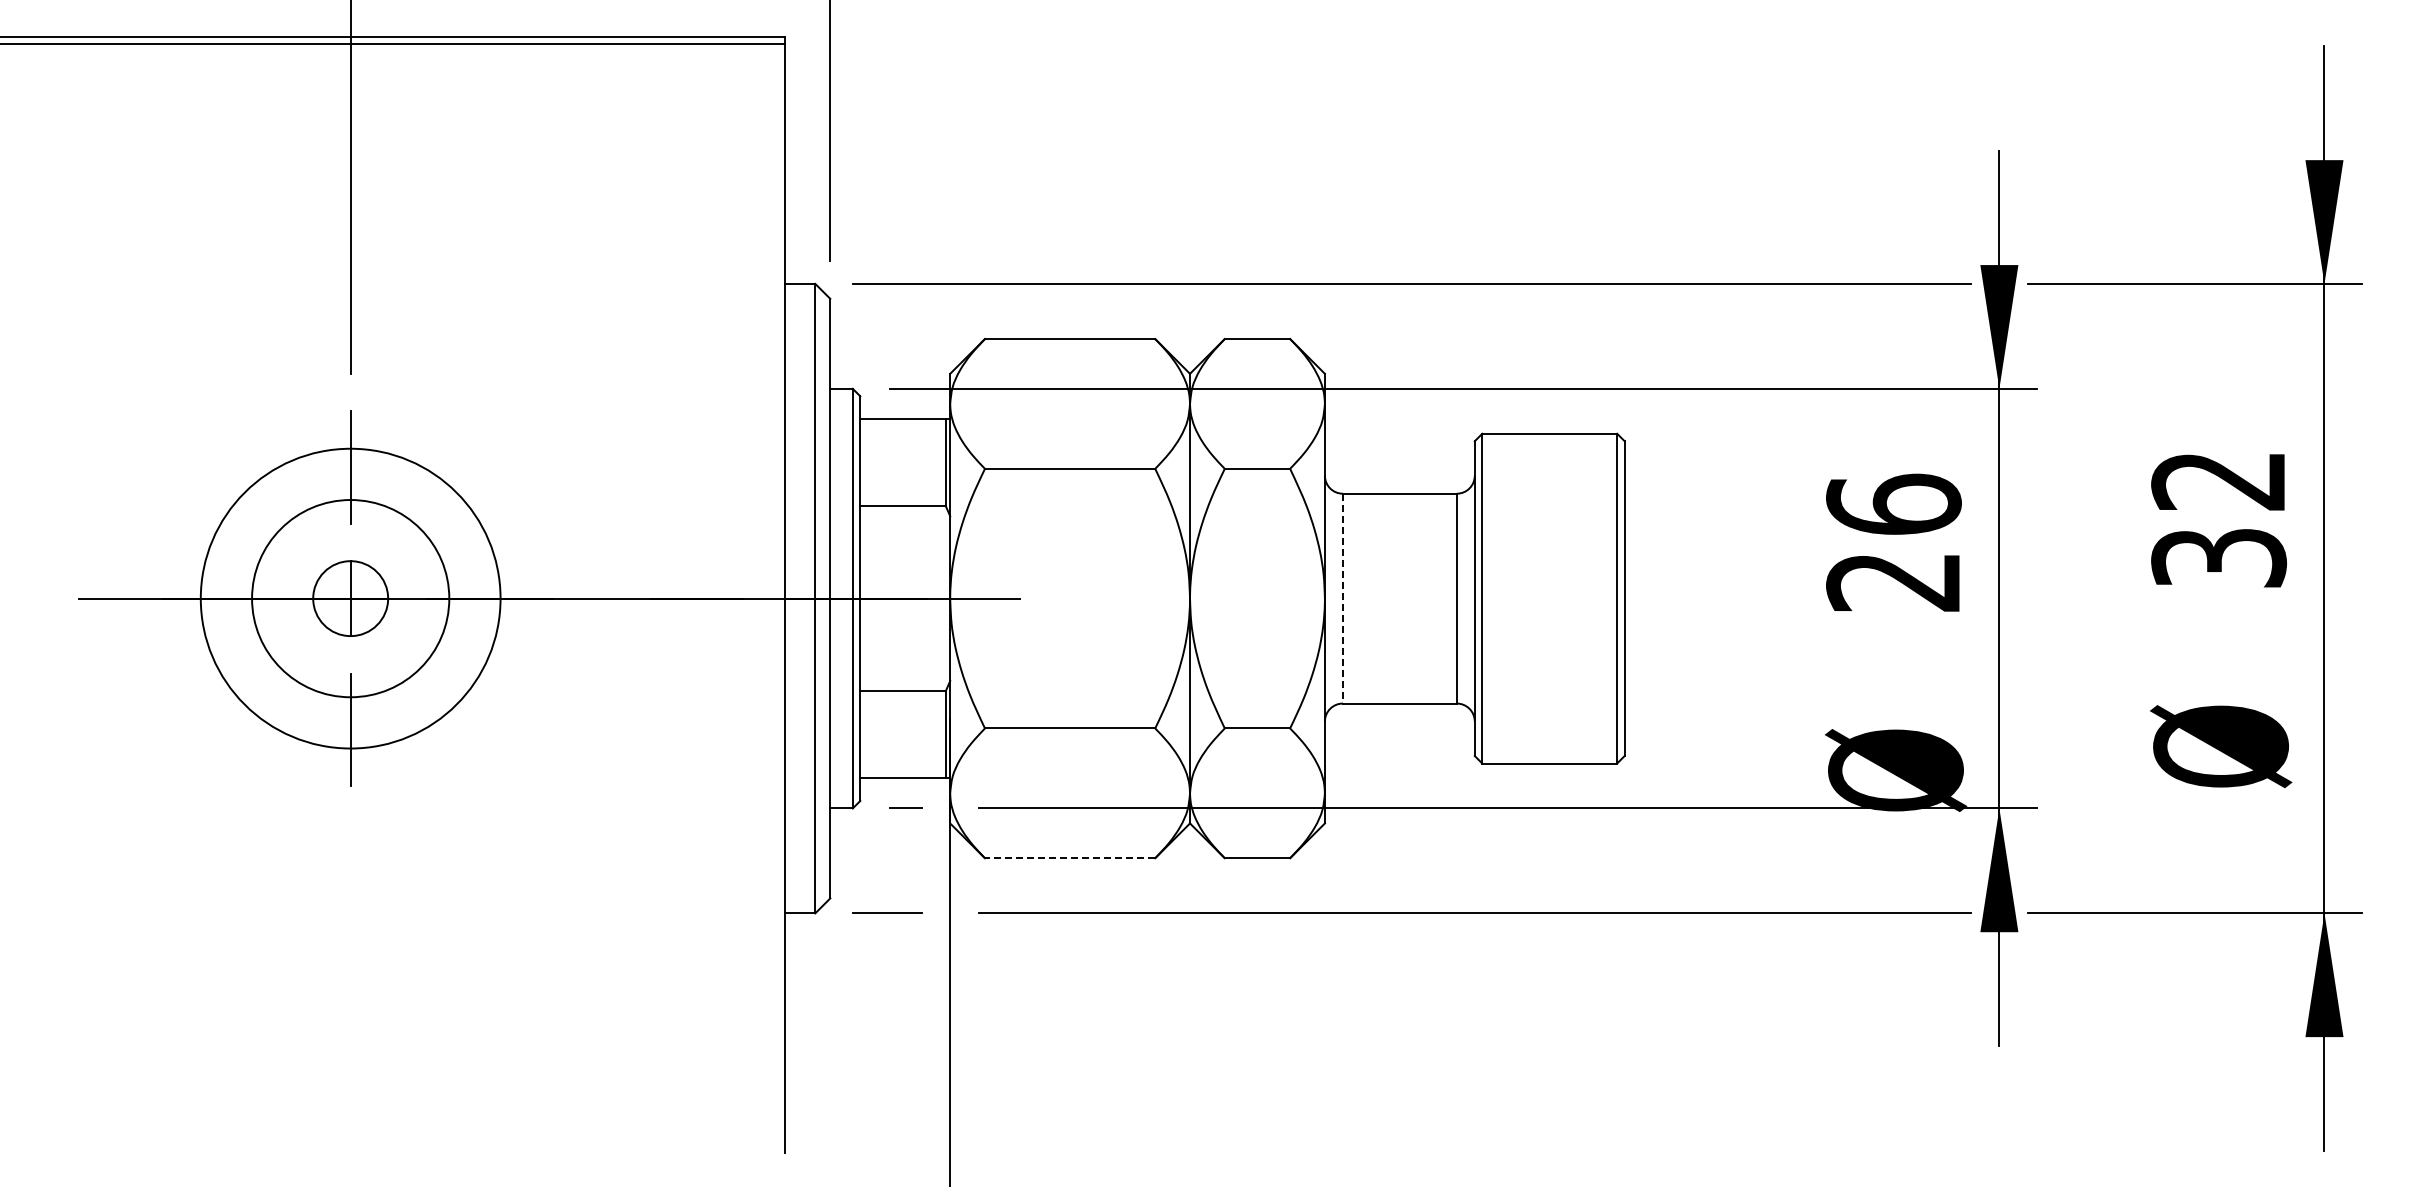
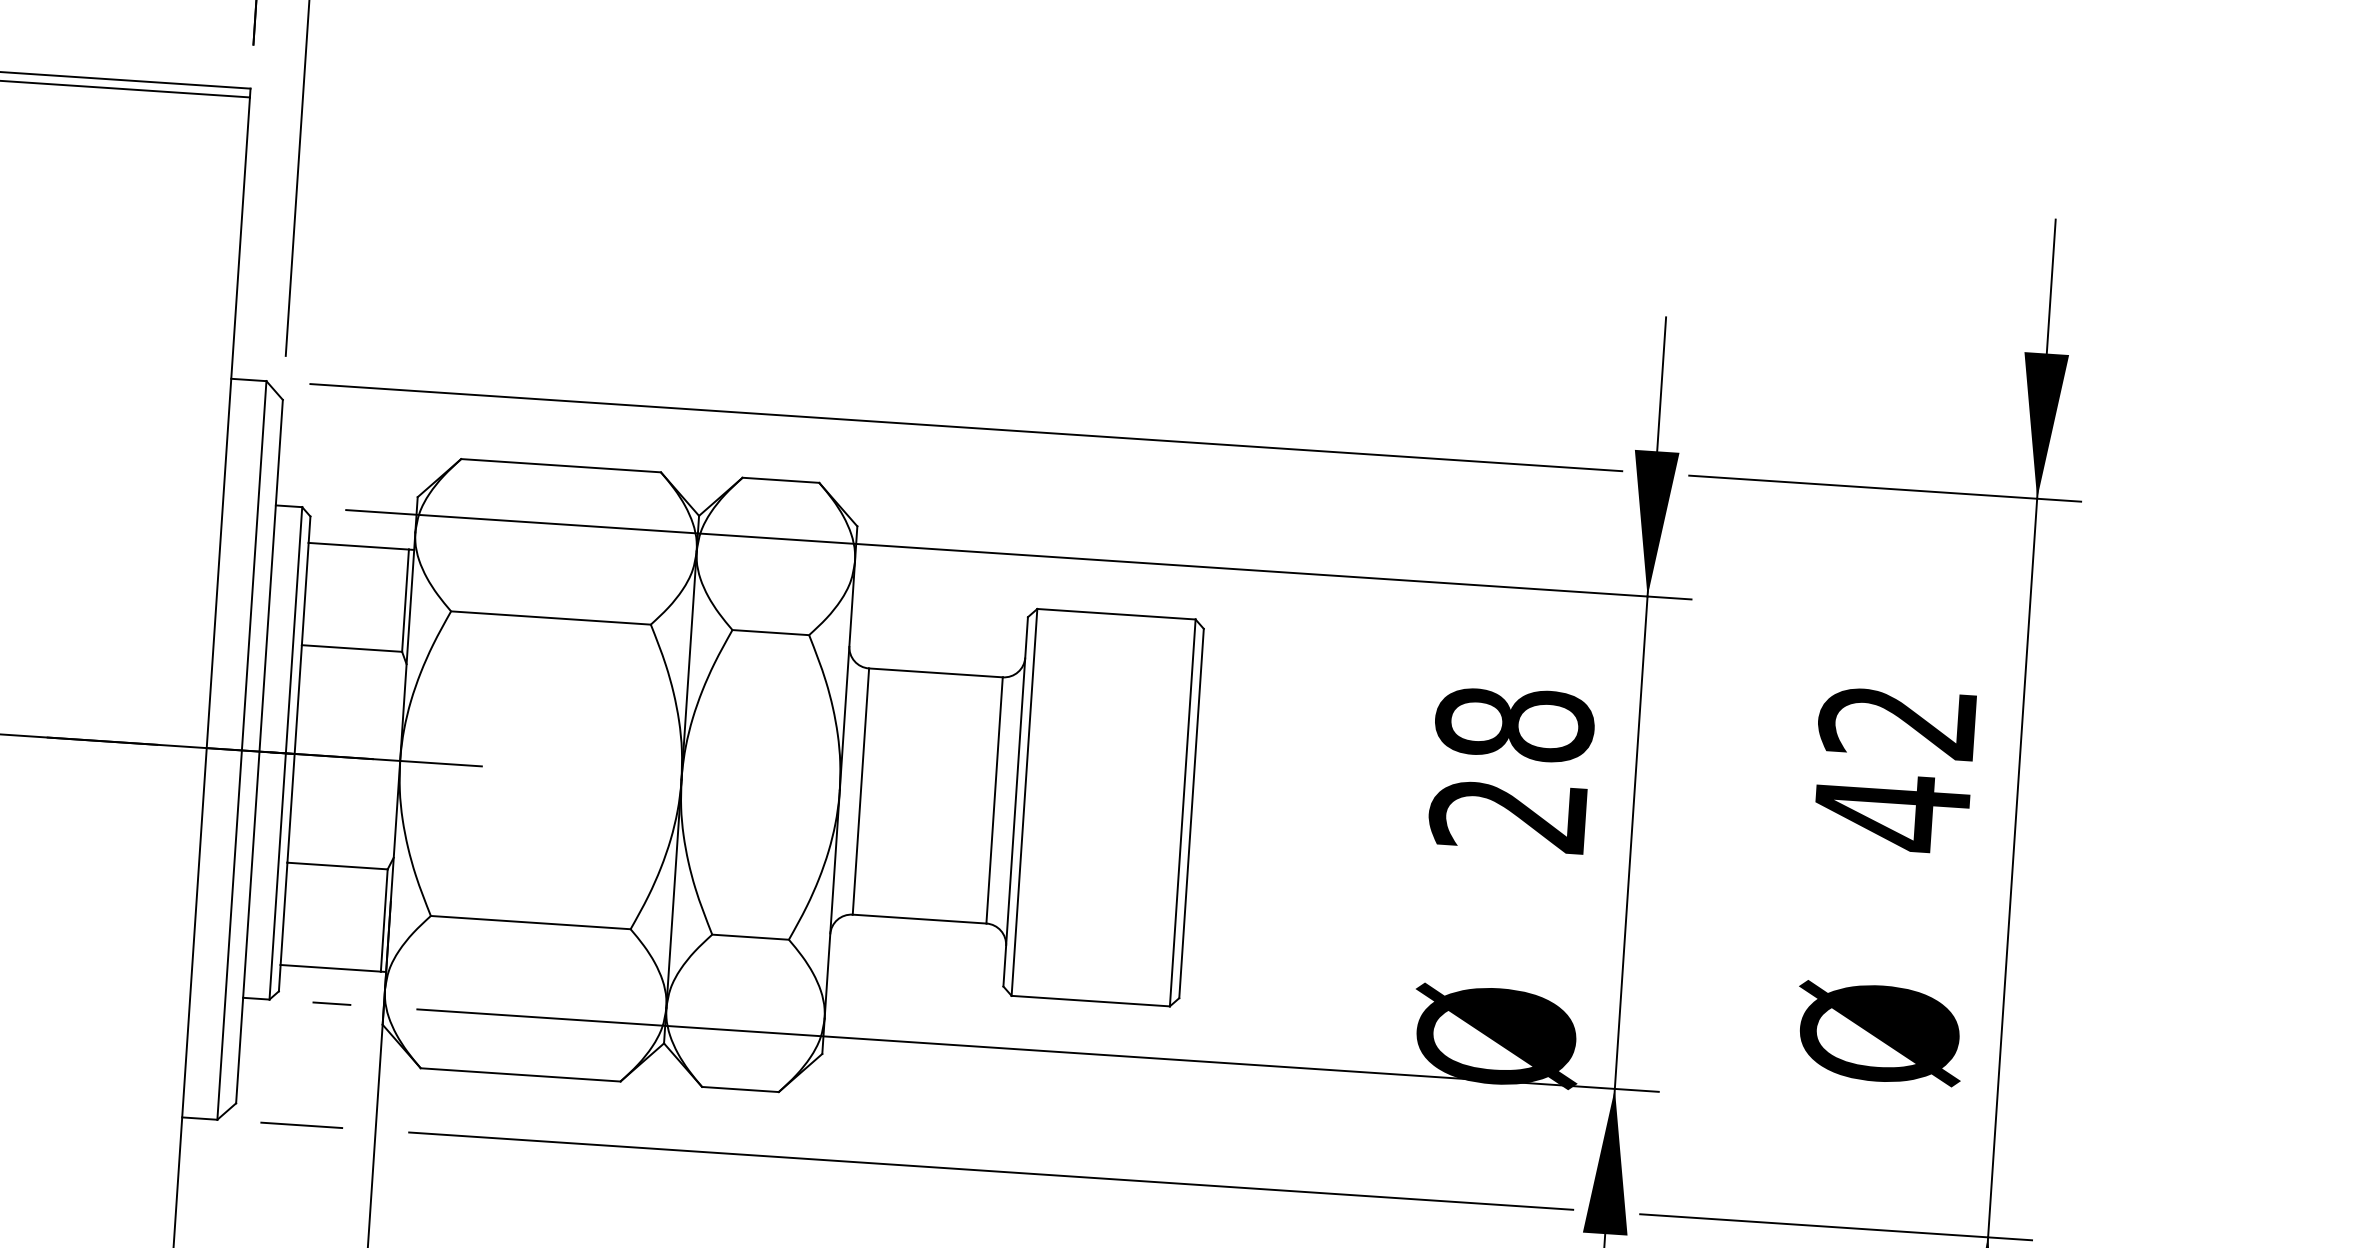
text: (1893, 504) -> (1514, 724), 26 -> 28
text: (2219, 558) -> (1892, 812), 32 -> 42
line: (1342, 598) -> (860, 791), dashed -> solid
line: (1069, 858) -> (519, 1075), dashed -> solid

